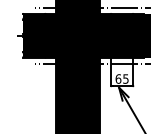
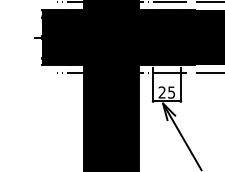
text: (117, 78) -> (161, 92), 65 -> 25

